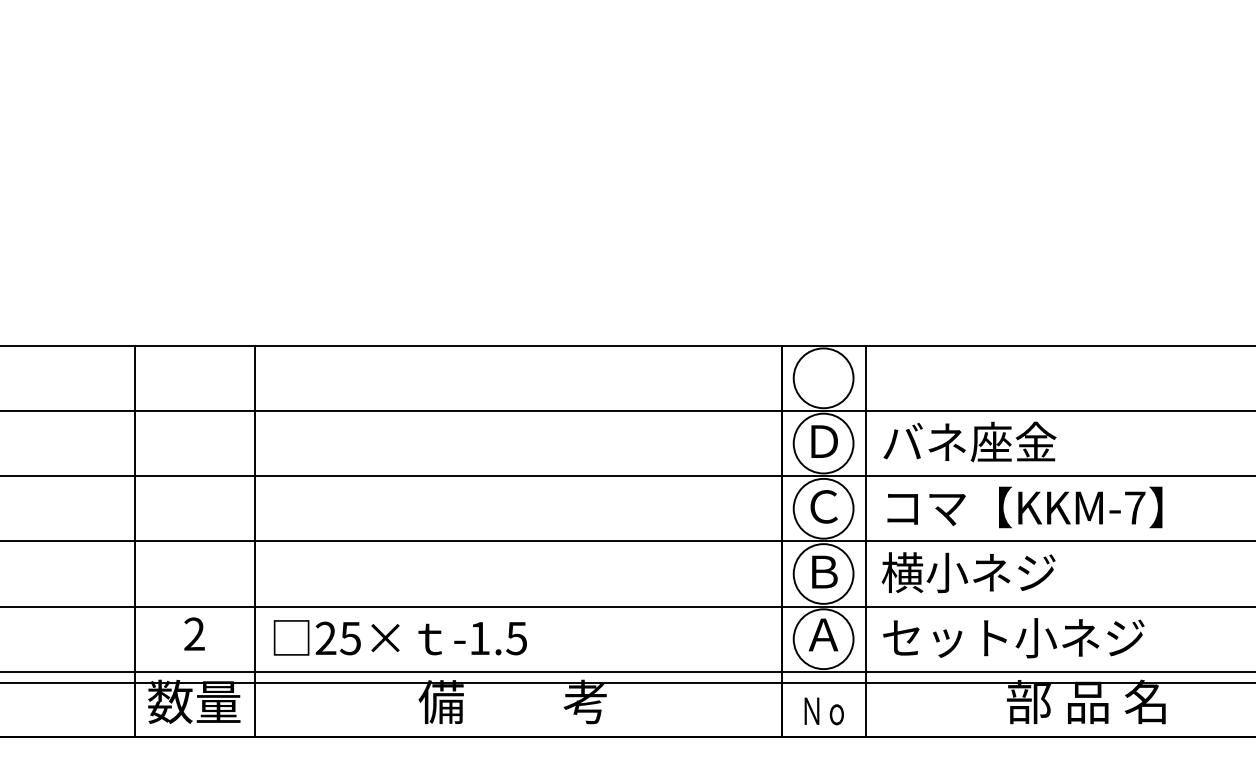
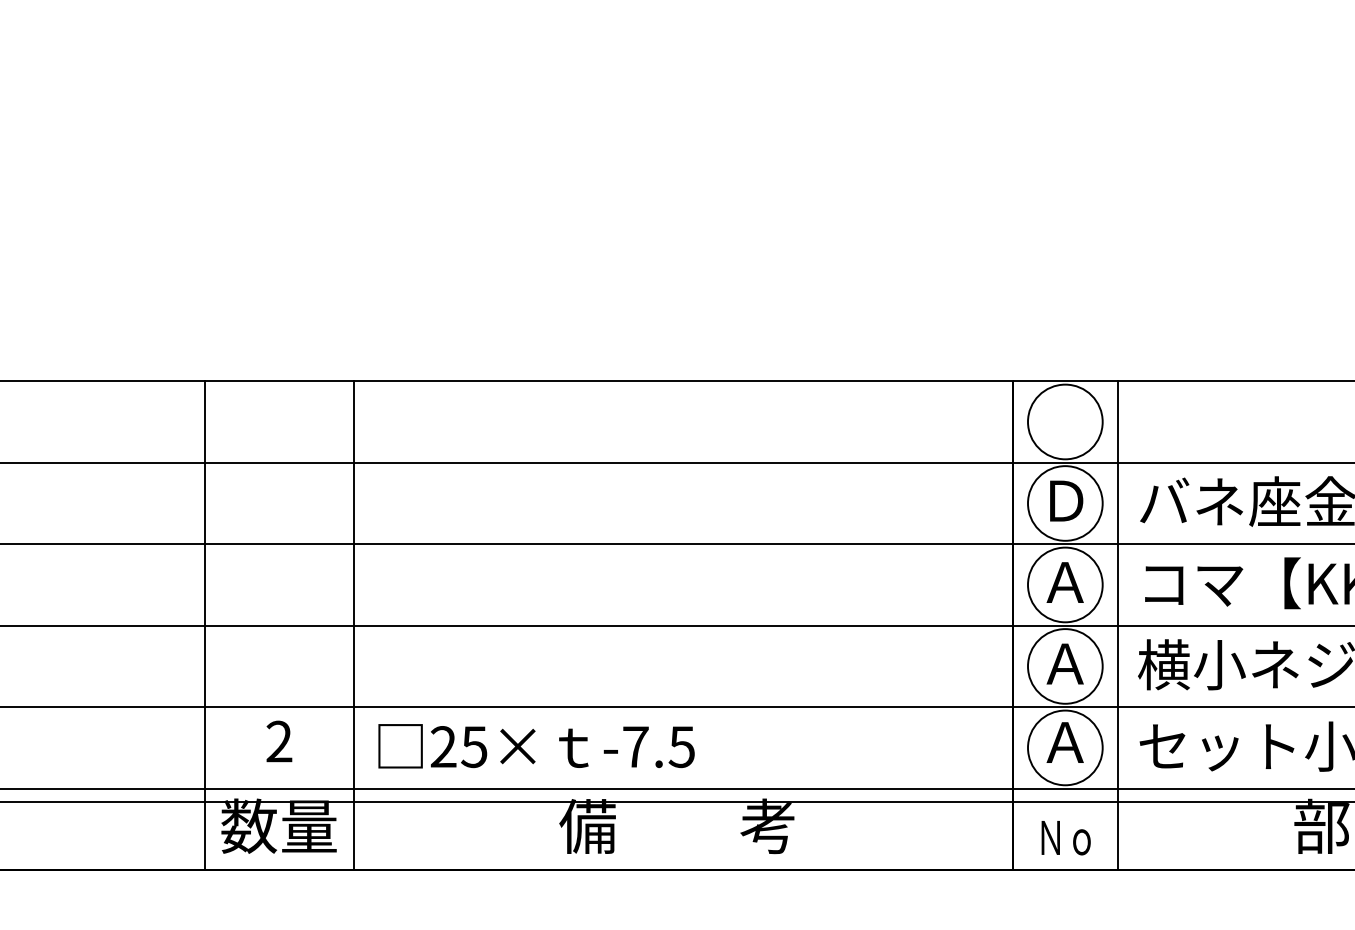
text: (823, 506) -> (1065, 582), Ｃ -> Ａ
text: (823, 571) -> (1065, 663), Ｂ -> Ａ
text: (479, 638) -> (635, 747), -1.5 -> -7.5

